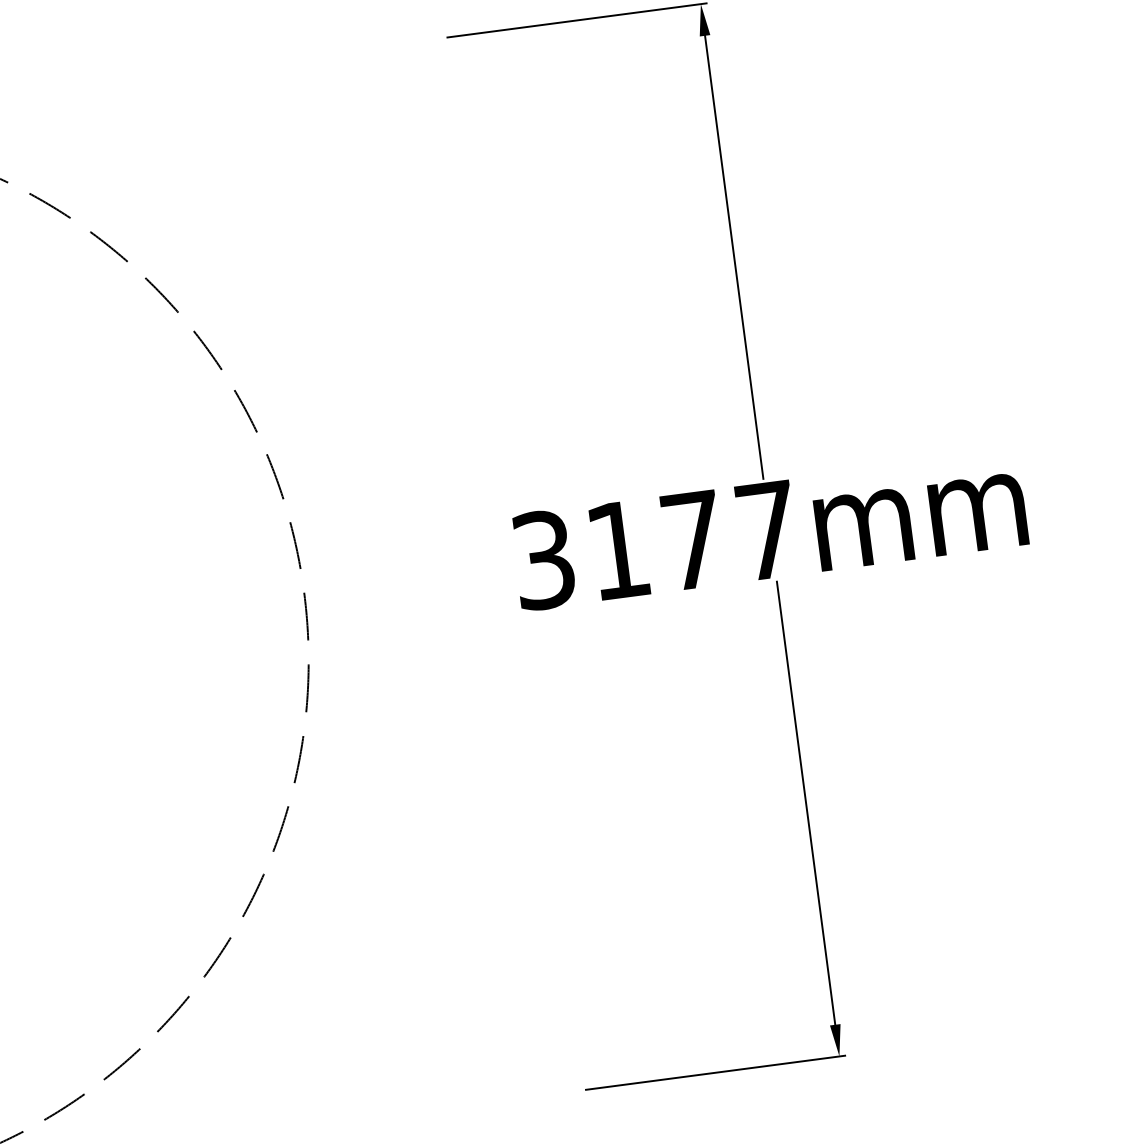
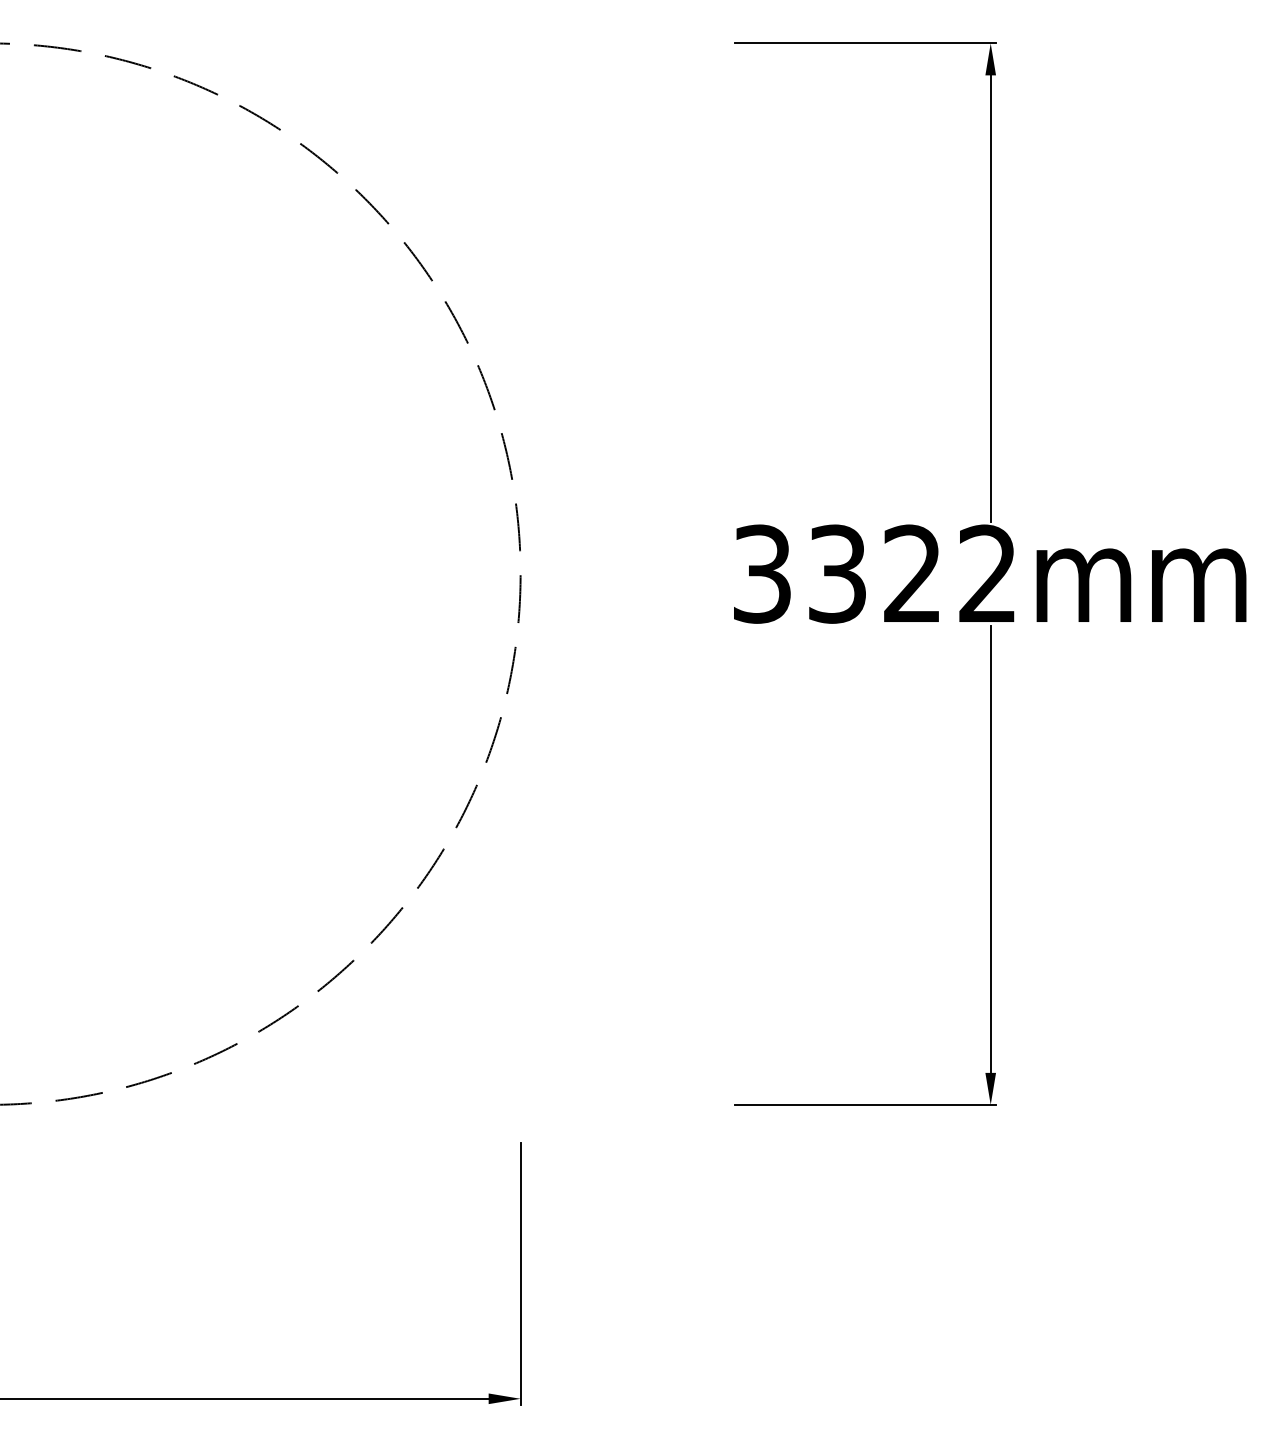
text: (692, 539) -> (912, 573), 3177mm -> 3322mm

